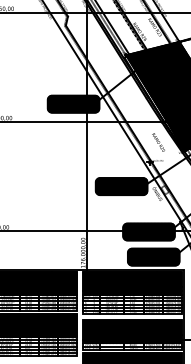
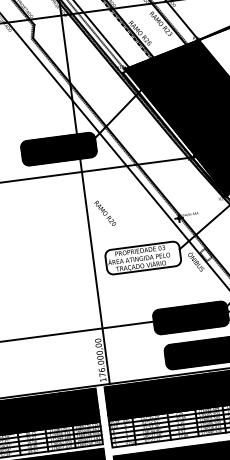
text: (158, 142) -> (105, 213), moved
hatch: (121, 186) -> (143, 257), removed

